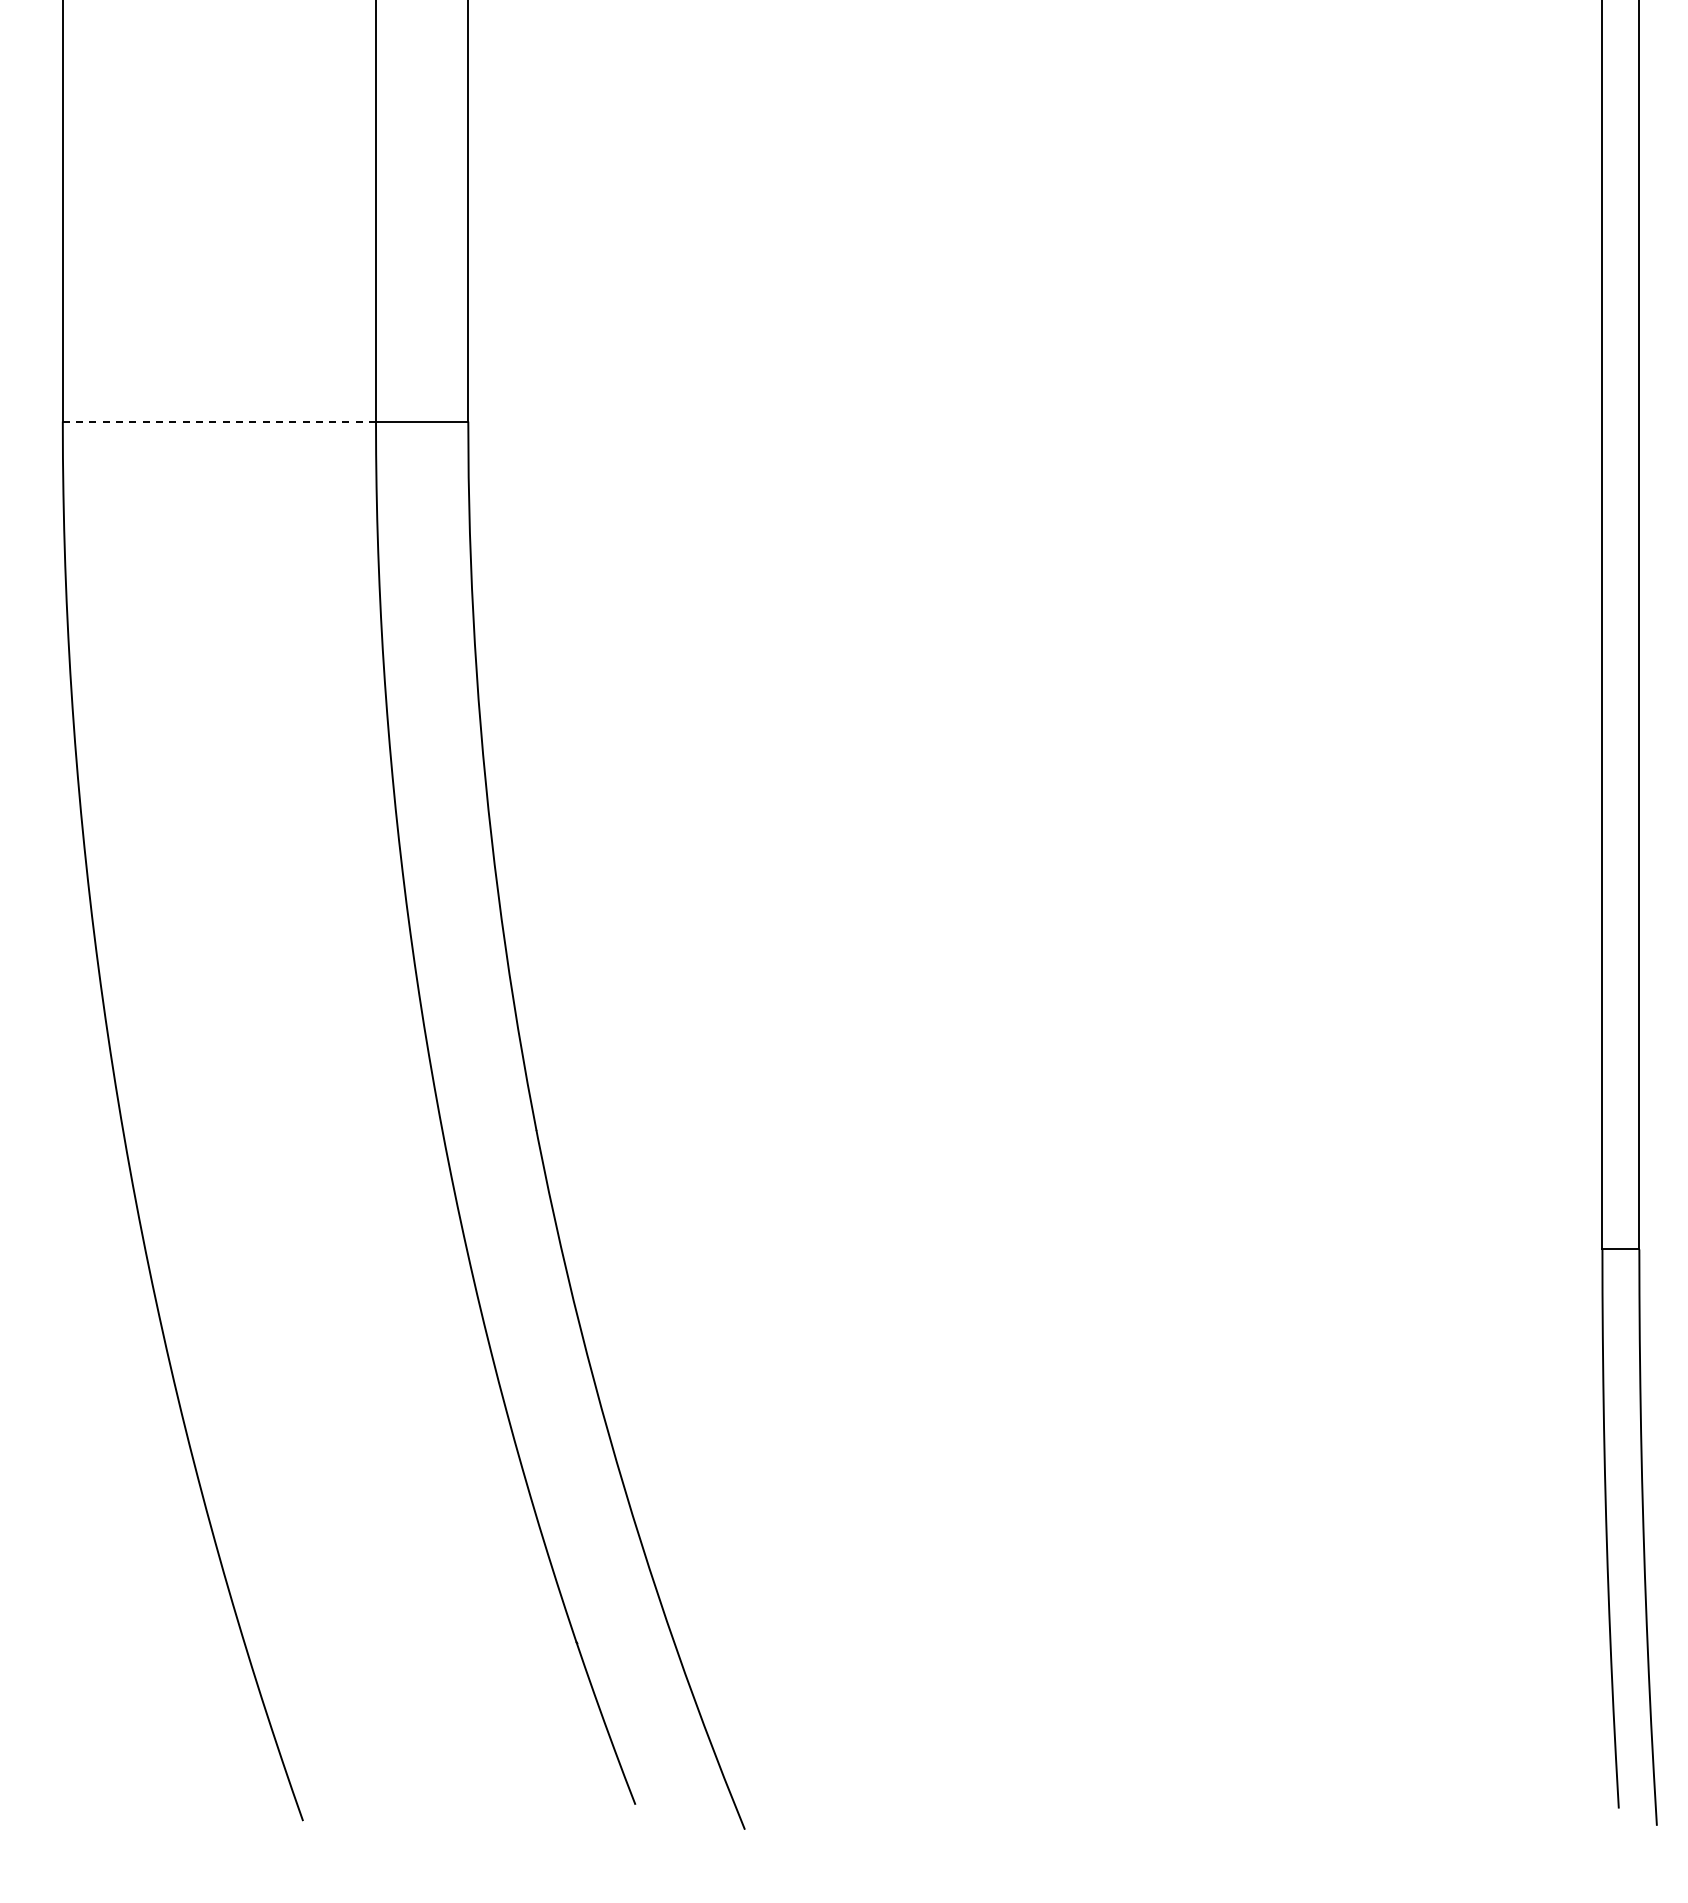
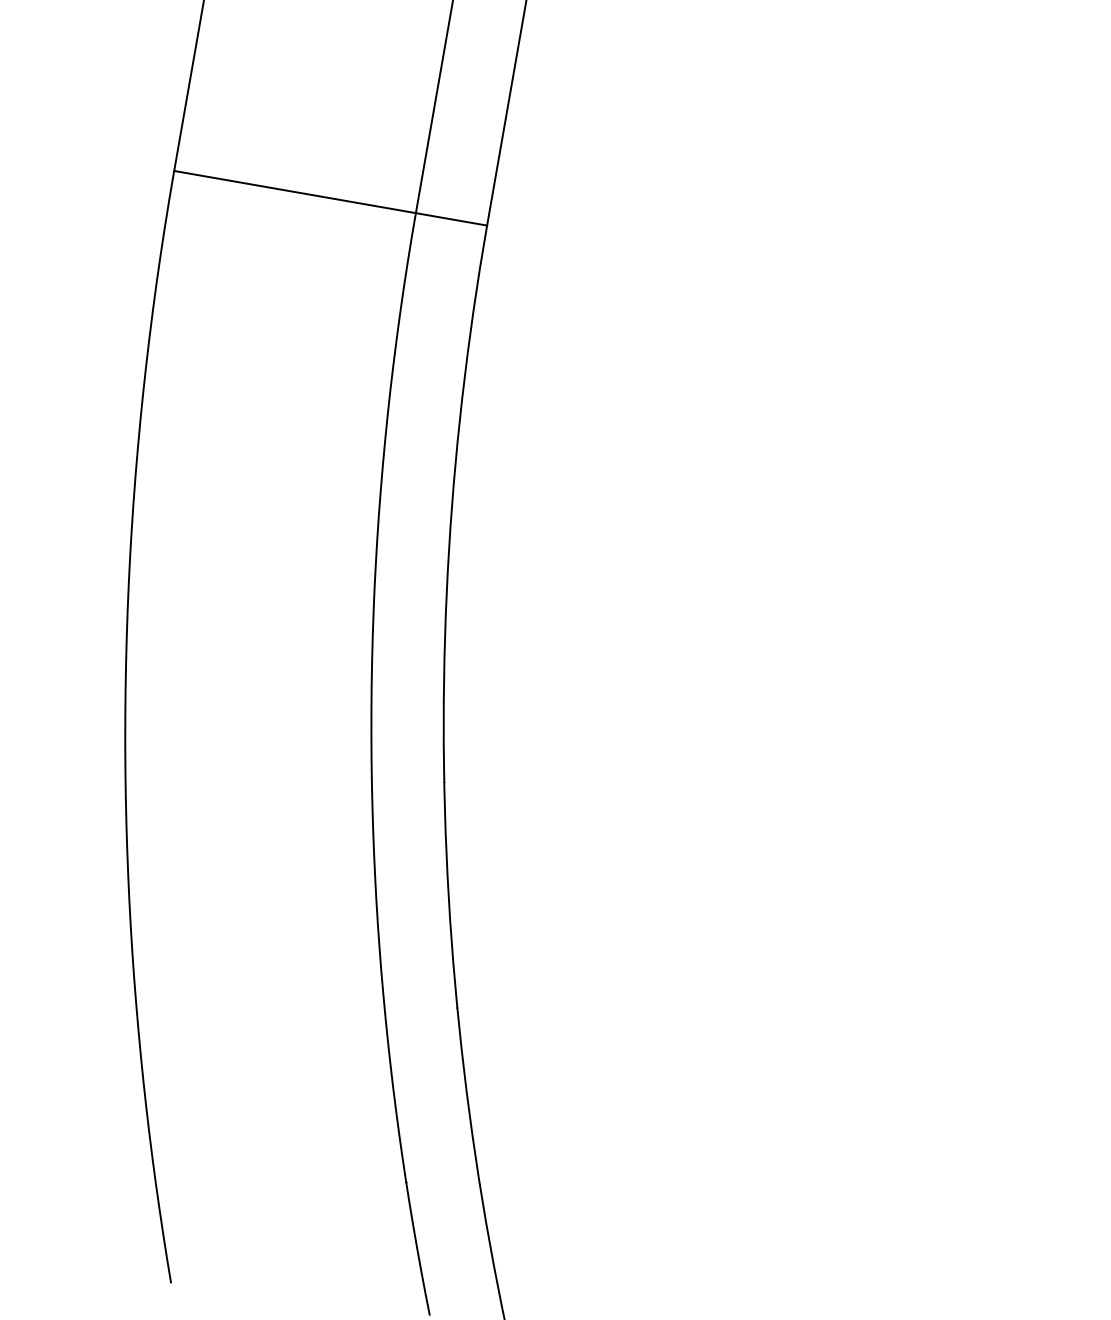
line: (219, 421) -> (295, 192), dashed -> solid

